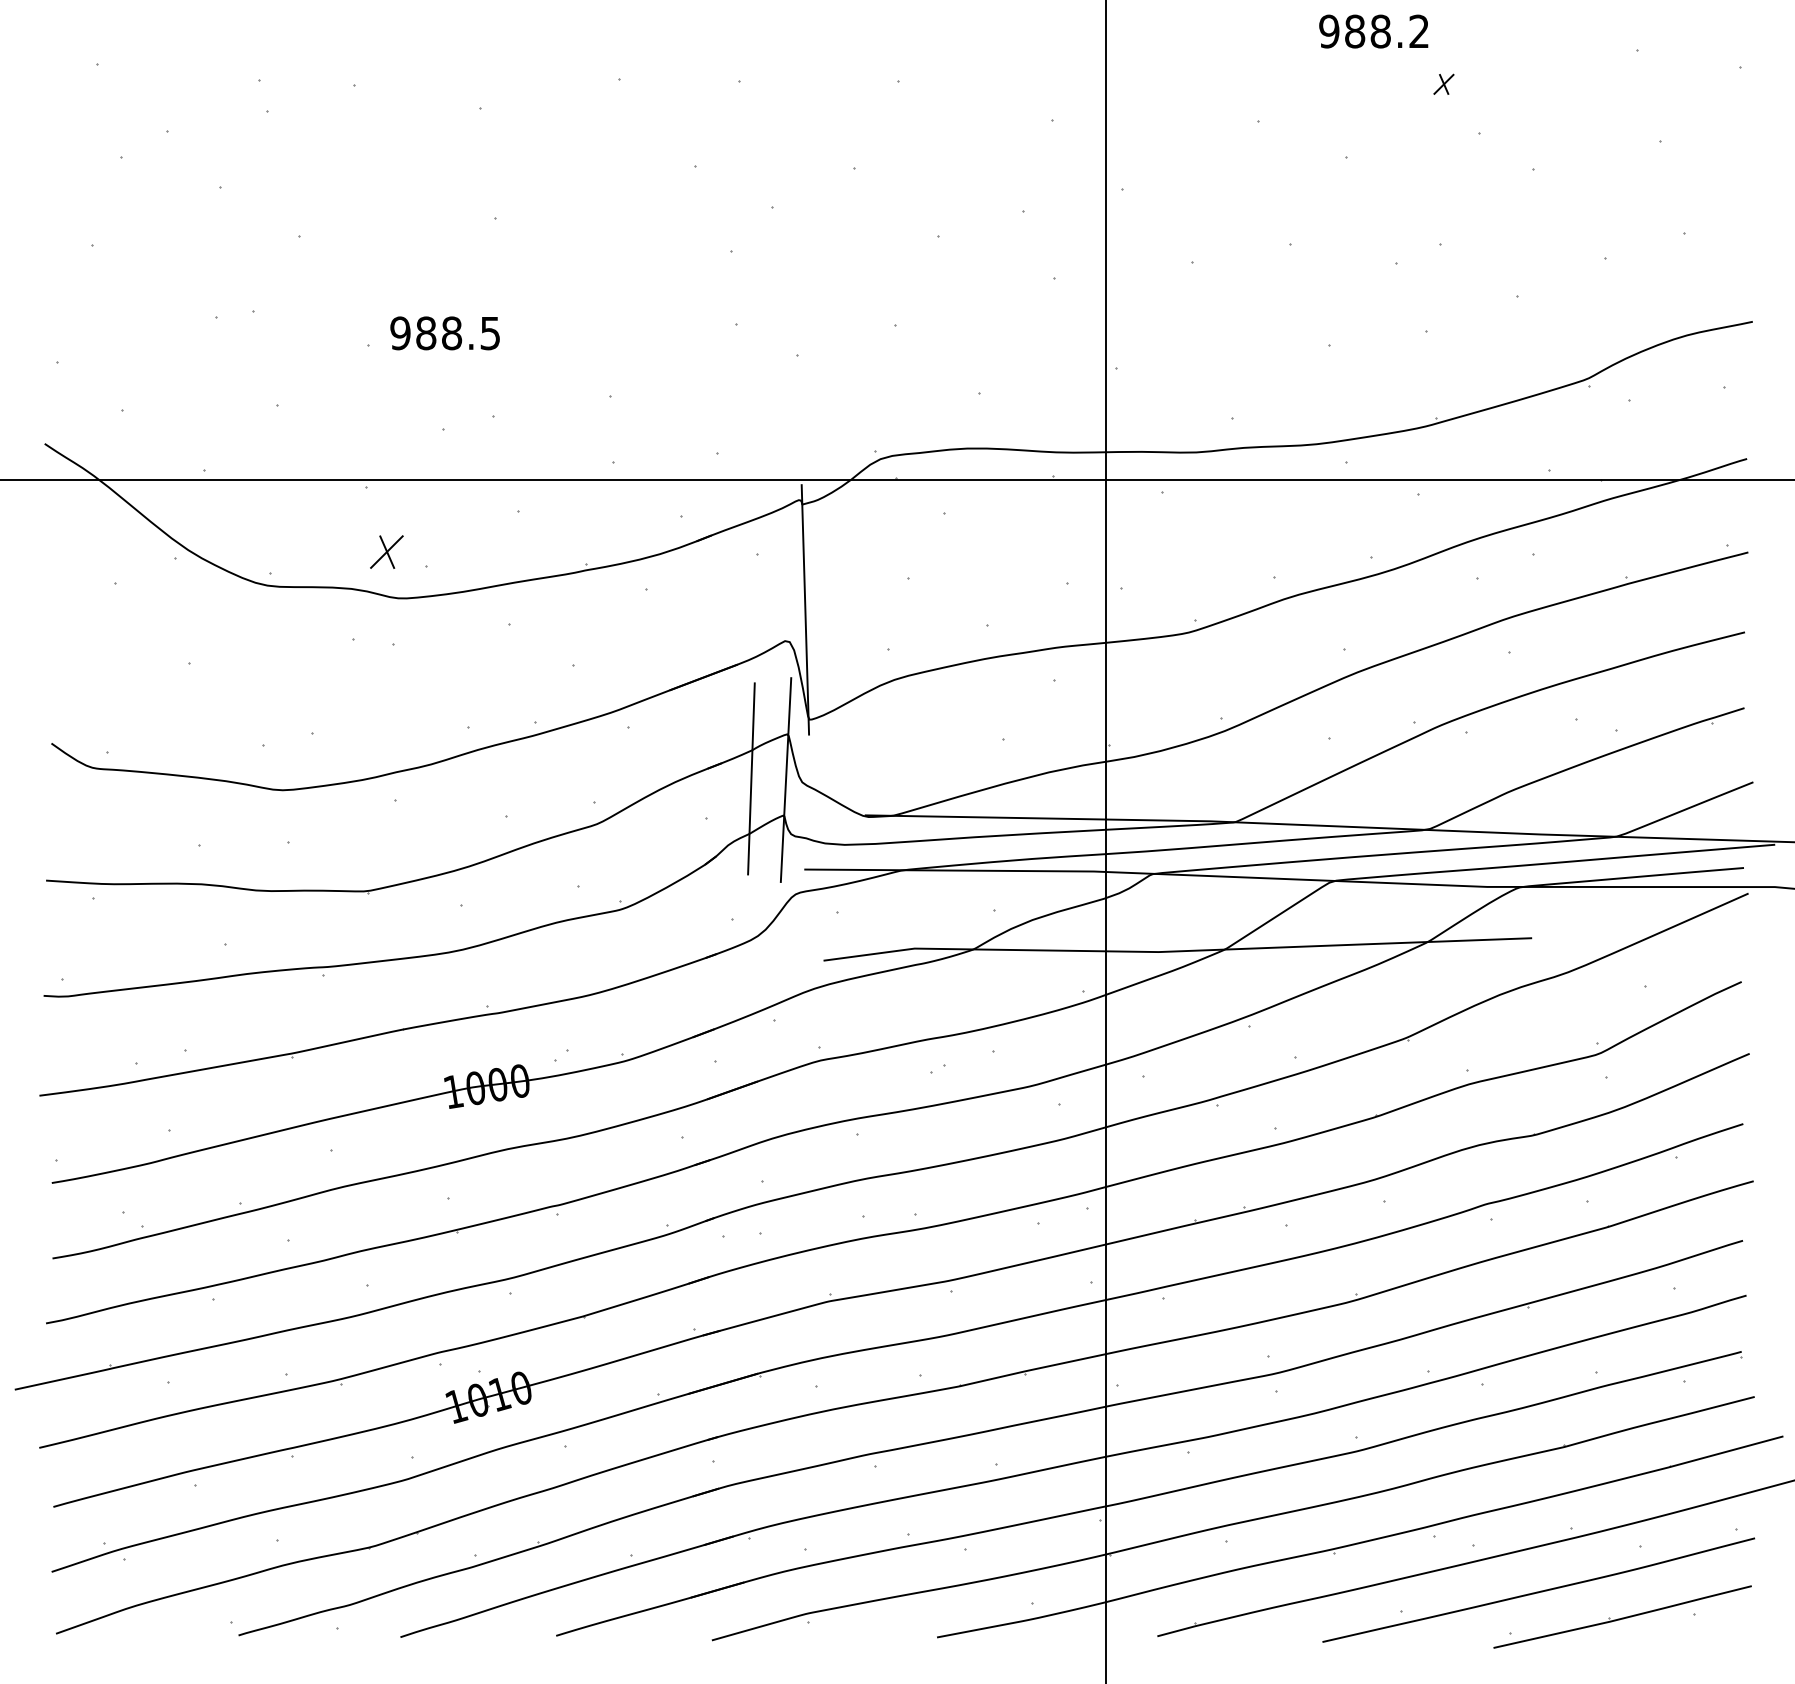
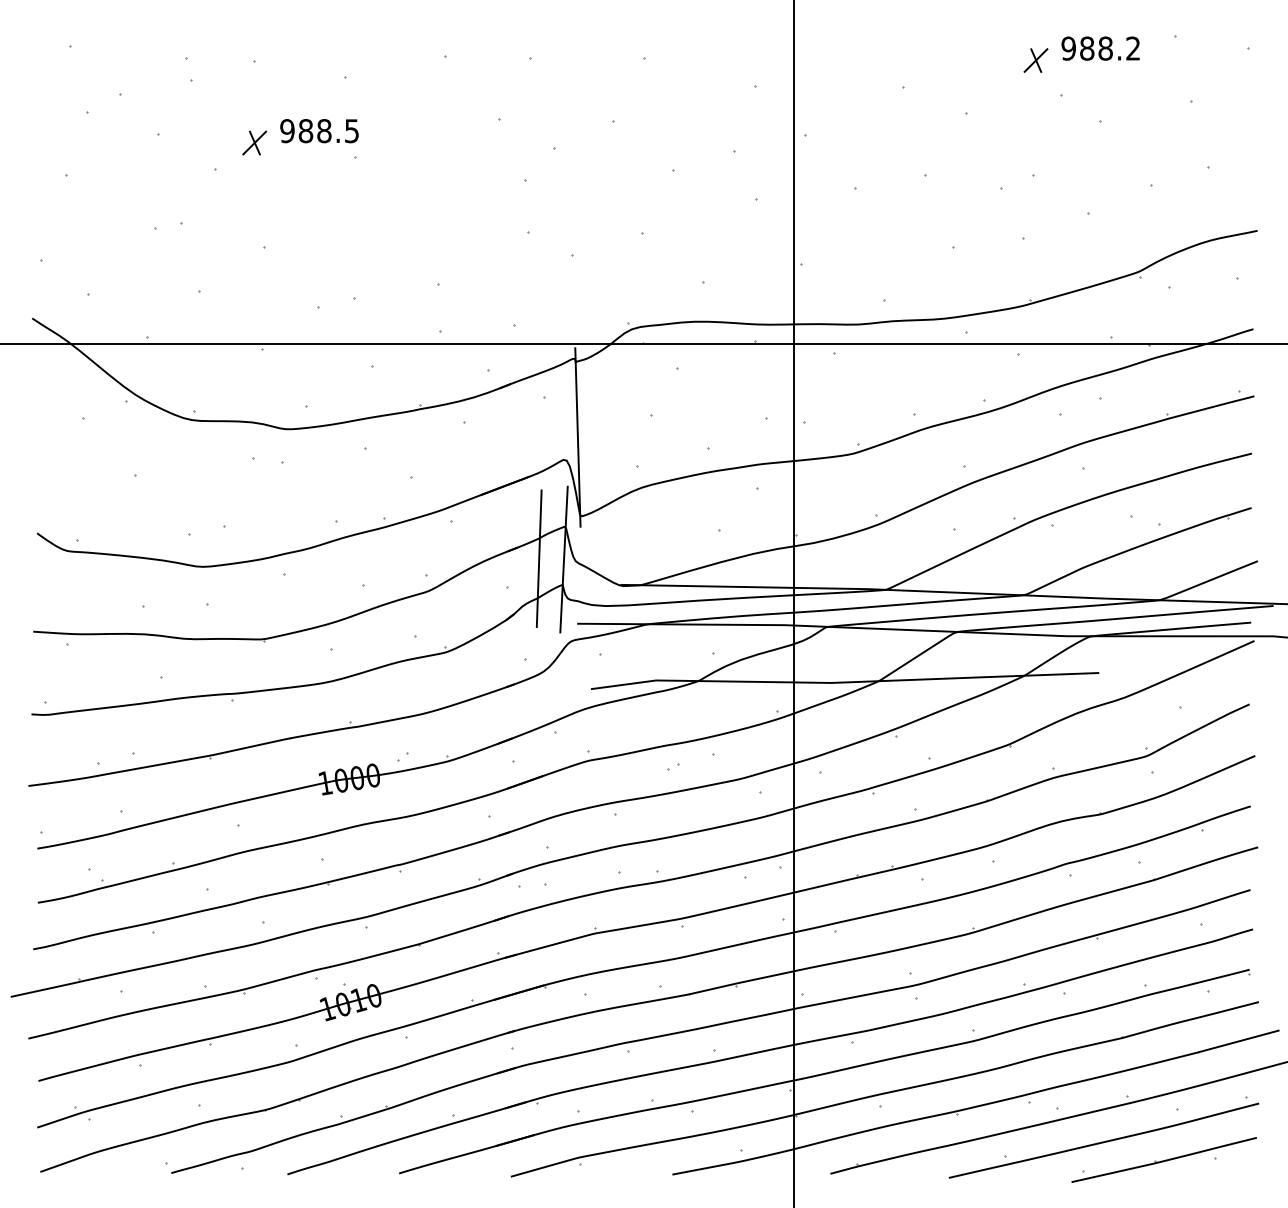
text: (1373, 31) -> (1100, 48), moved
part: (1443, 84) -> (1035, 60), size x1.67
part: (445, 333) -> (319, 131), moved
part: (386, 551) -> (254, 142), moved

